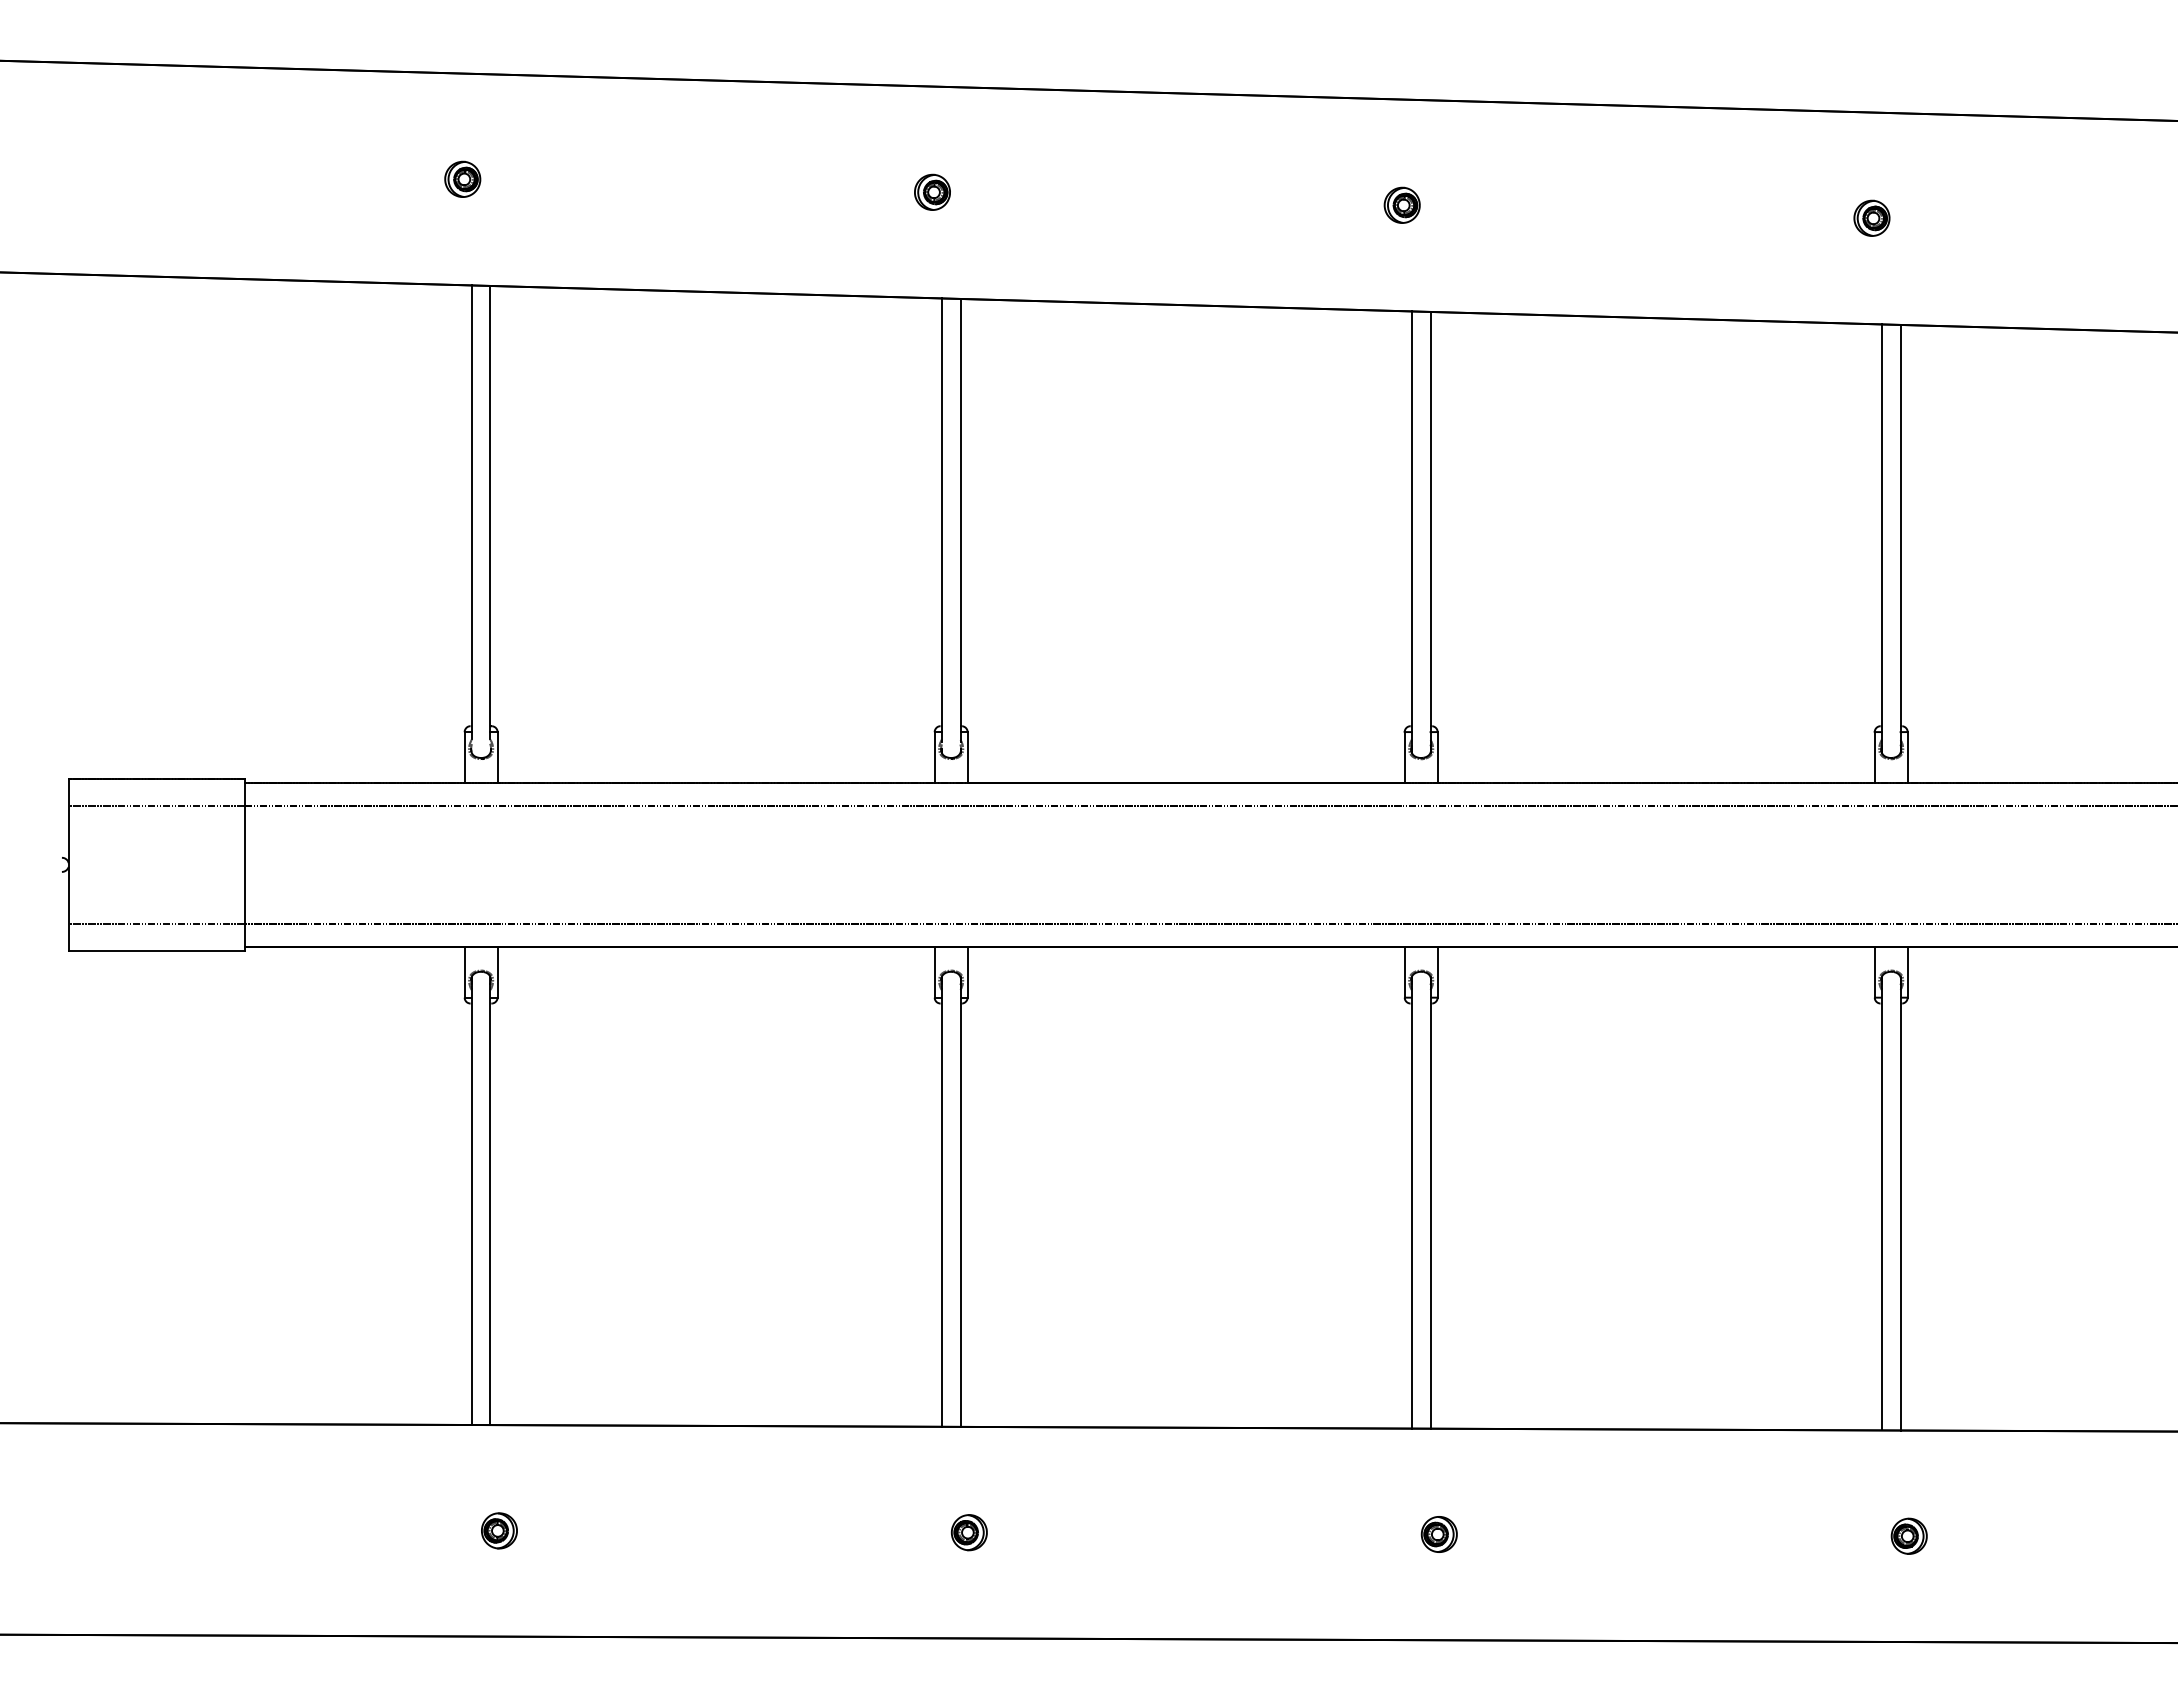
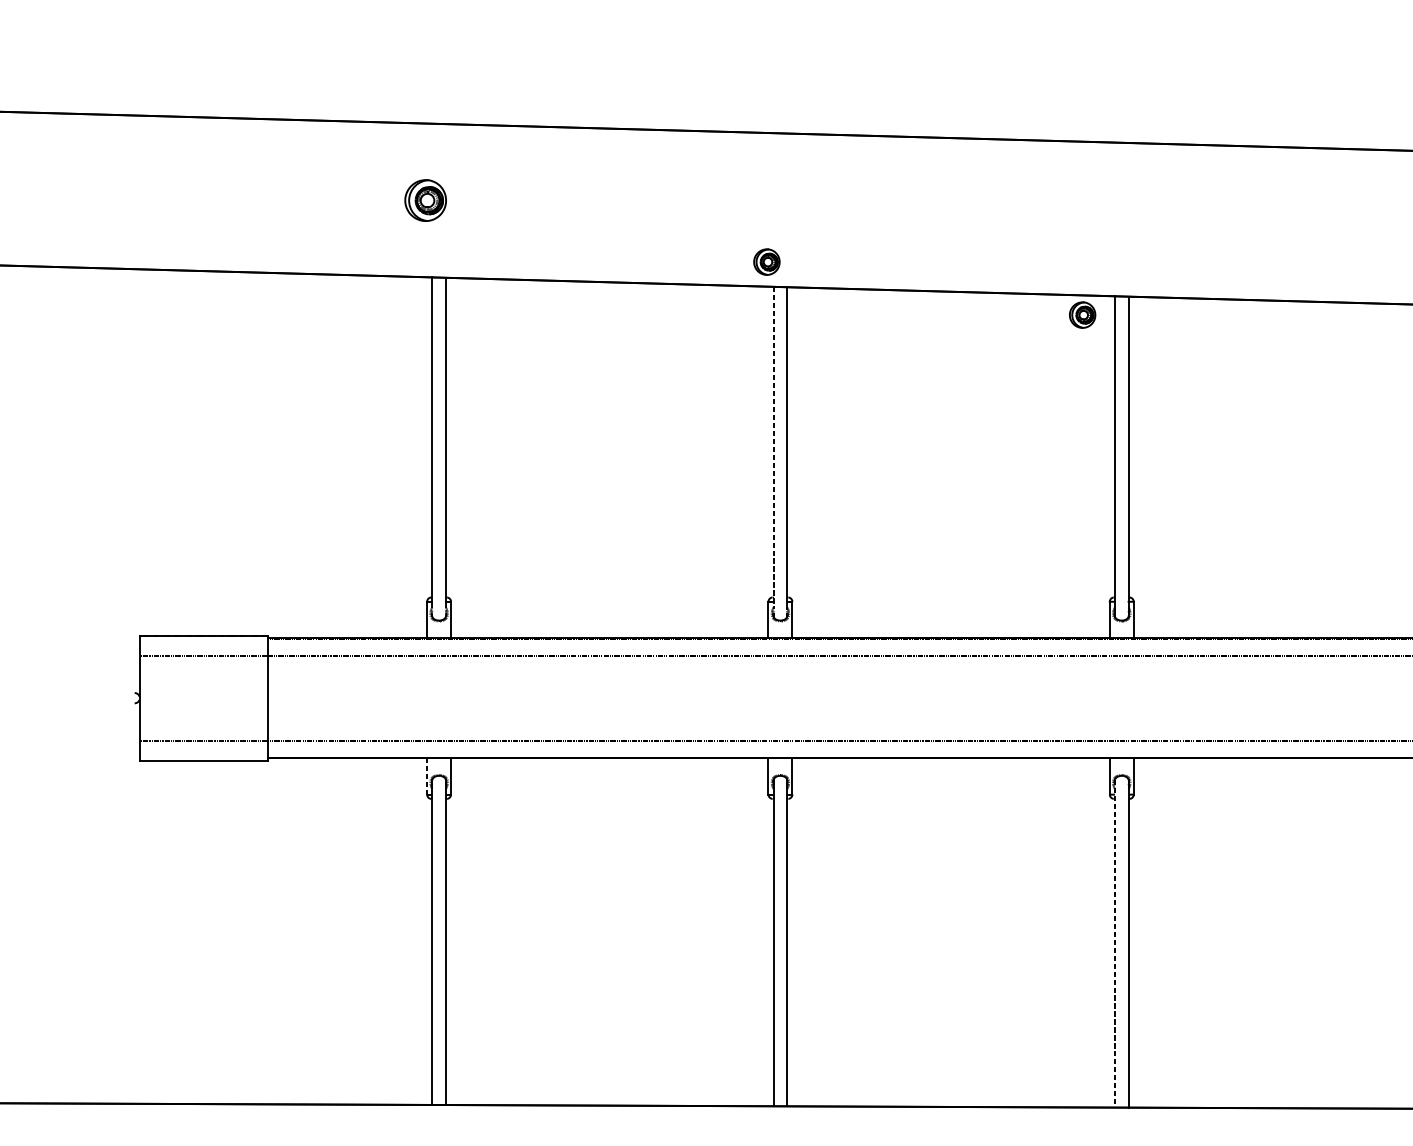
part: (462, 178) -> (425, 199), size x1.6
part: (932, 191) -> (766, 261), moved
part: (1401, 204) -> (1082, 314), moved
line: (941, 520) -> (773, 448), solid -> dashed
line: (464, 972) -> (427, 776), solid -> dashed
line: (1411, 1202) -> (1114, 943), solid -> dashed

